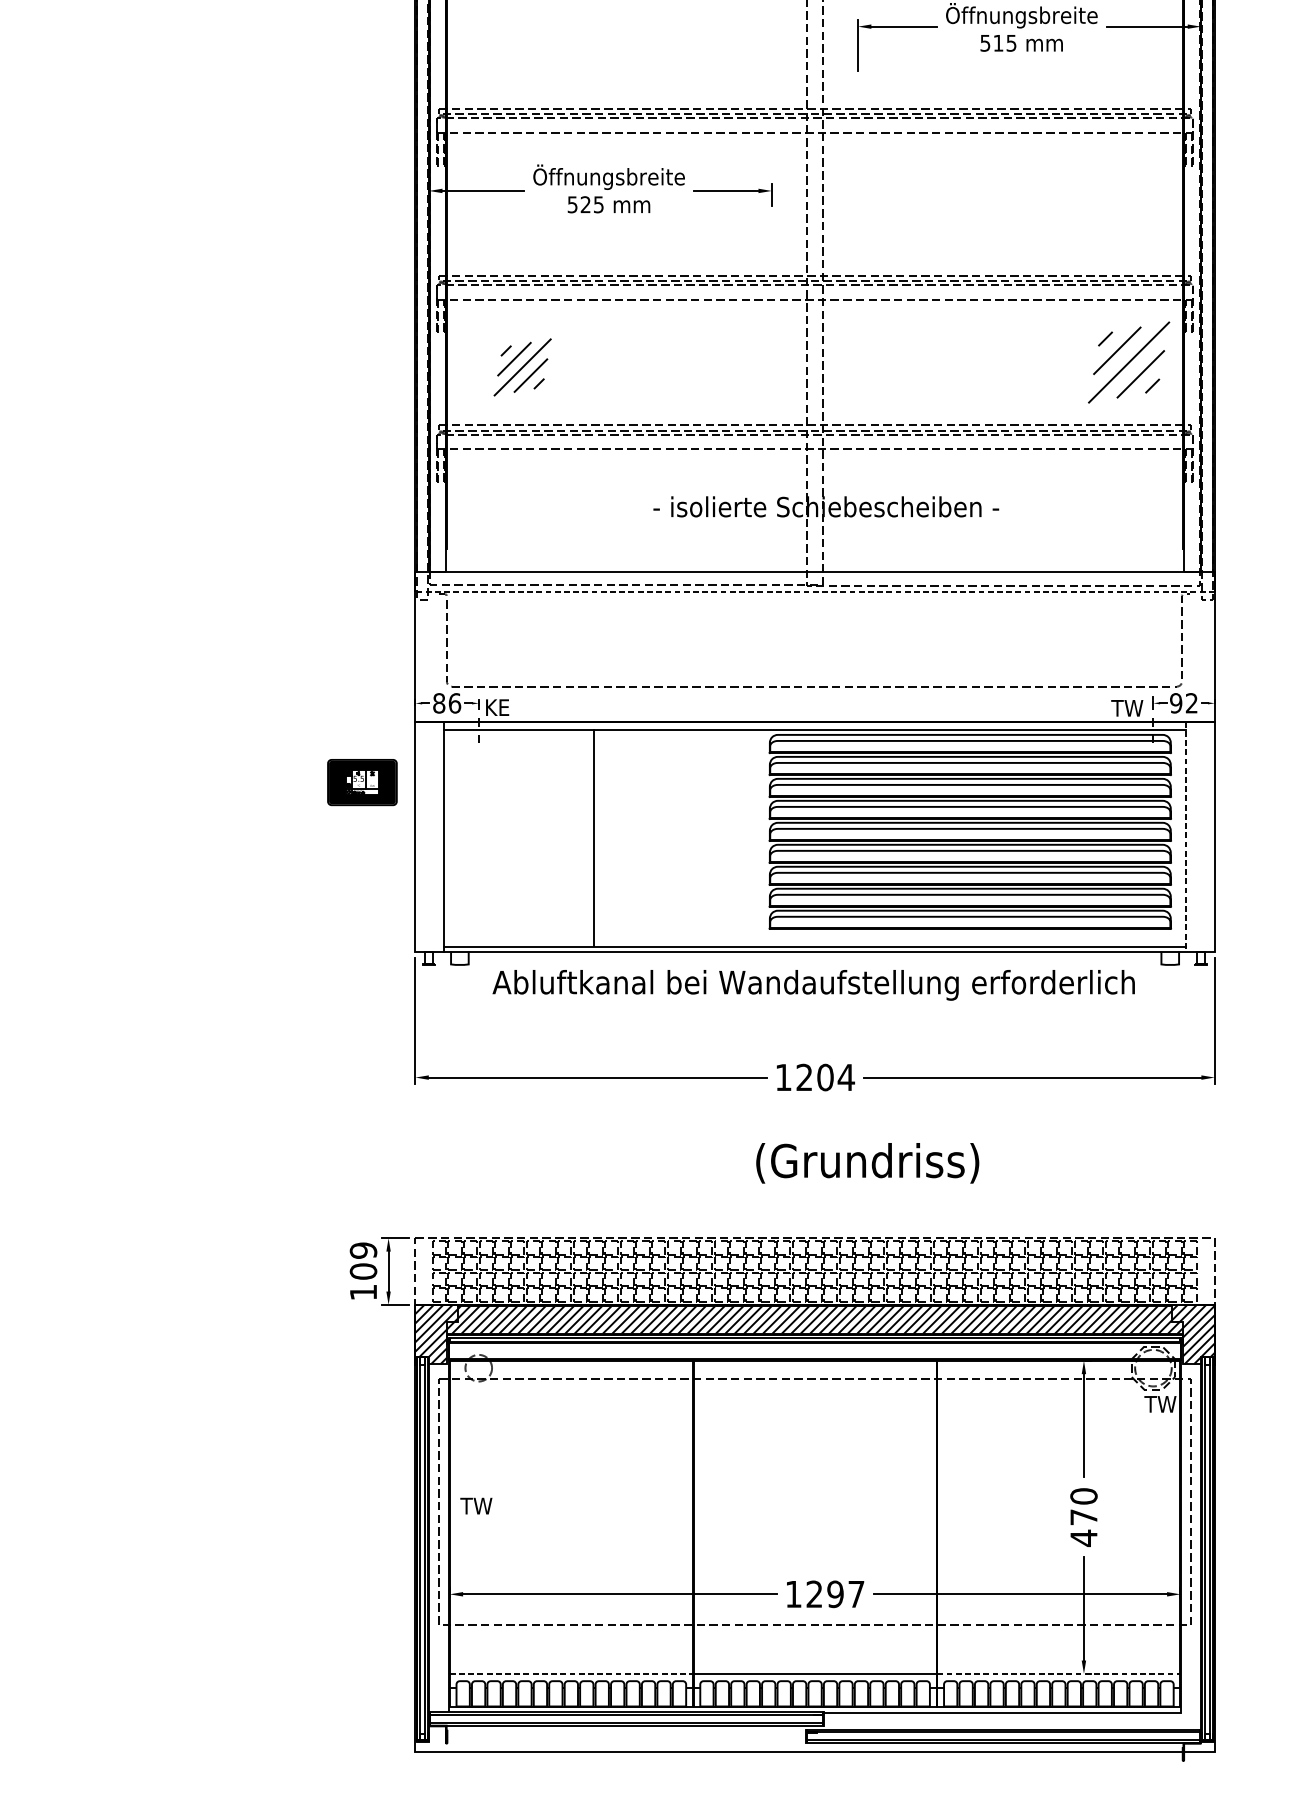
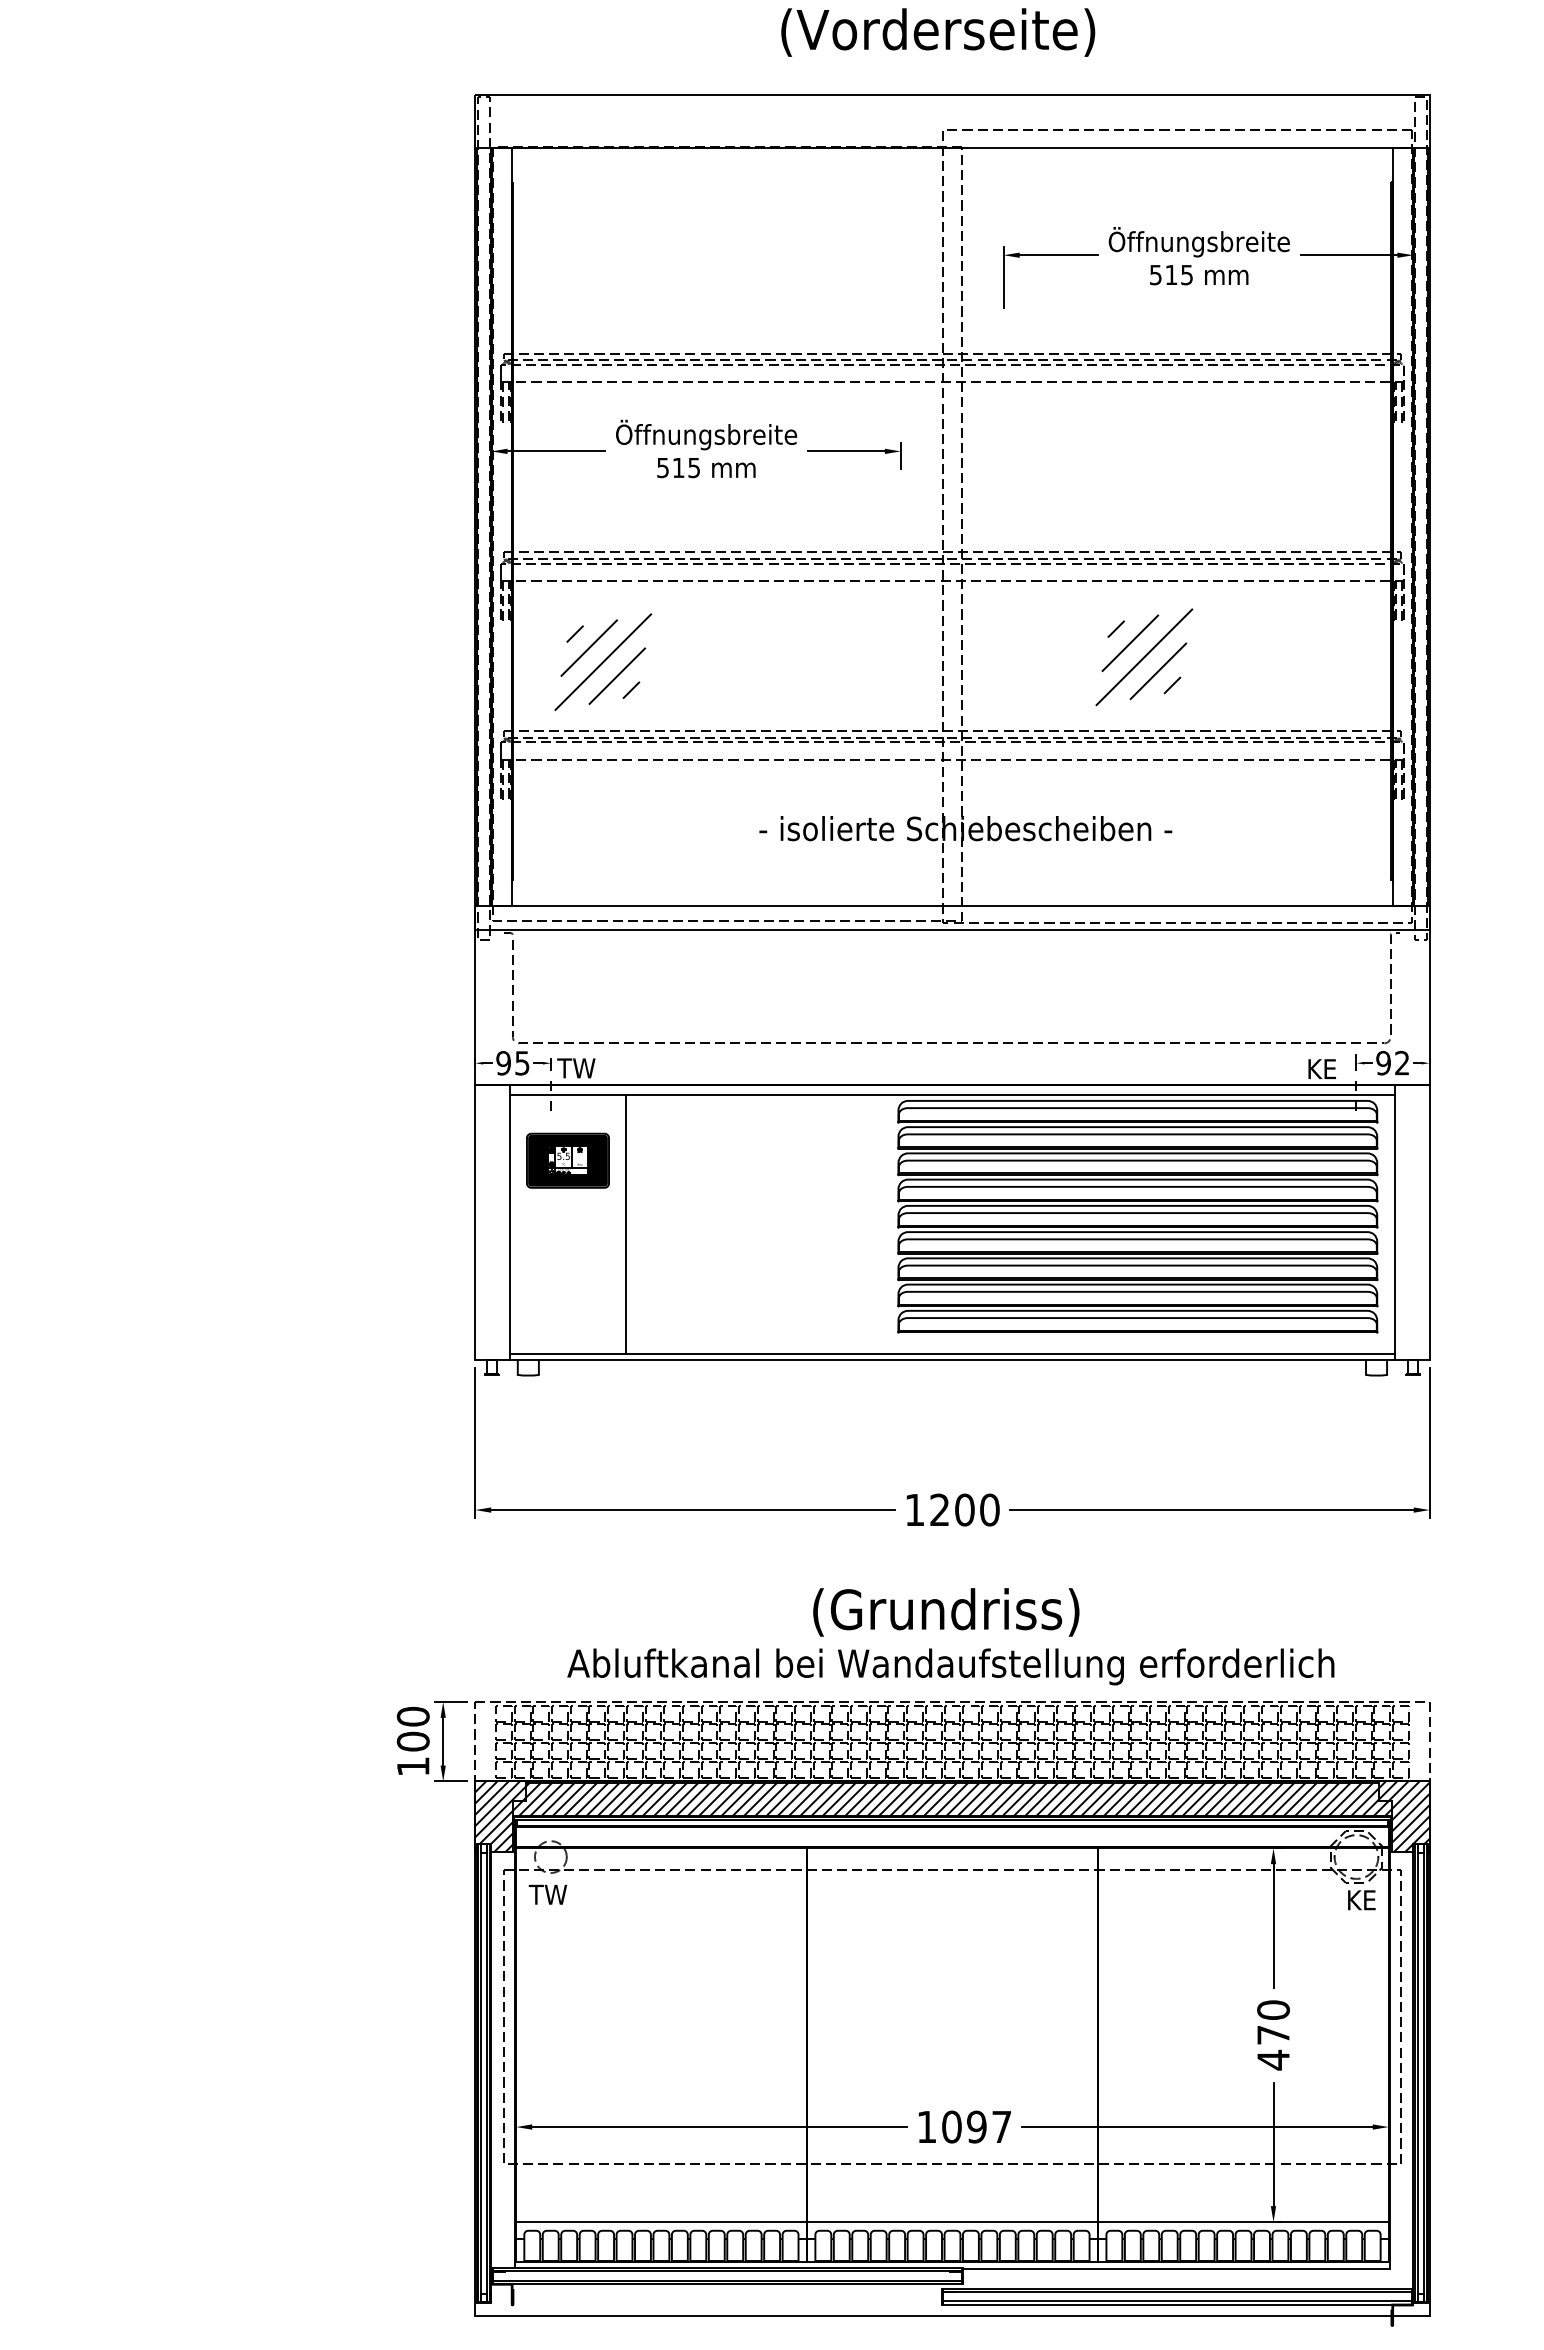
text: (585, 204) -> (678, 467), 525 -> 515
part: (1129, 362) -> (1144, 657), moved
part: (522, 366) -> (603, 661), size x1.43
line: (814, 592) -> (951, 930), dashed -> solid
text: (446, 703) -> (512, 1063), 86 -> 95
text: (500, 707) -> (576, 1068), KE -> TW
text: (1127, 708) -> (1325, 1069), TW -> KE
part: (362, 782) -> (567, 1160), moved
line: (1186, 836) -> (1395, 1222), dashed -> solid
line: (594, 837) -> (626, 1223), moved
text: (813, 984) -> (950, 1666), moved
text: (846, 1077) -> (989, 1509), 1204 -> 1200
text: (867, 1163) -> (946, 1612), moved
text: (363, 1250) -> (413, 1716), 109 -> 100
text: (1160, 1404) -> (1364, 1900), TW -> KE
text: (475, 1505) -> (547, 1894), moved
text: (814, 1593) -> (951, 2126), 1297 -> 1097
line: (571, 1674) -> (661, 2222), dashed -> solid
line: (1059, 1674) -> (1244, 2222), dashed -> solid

